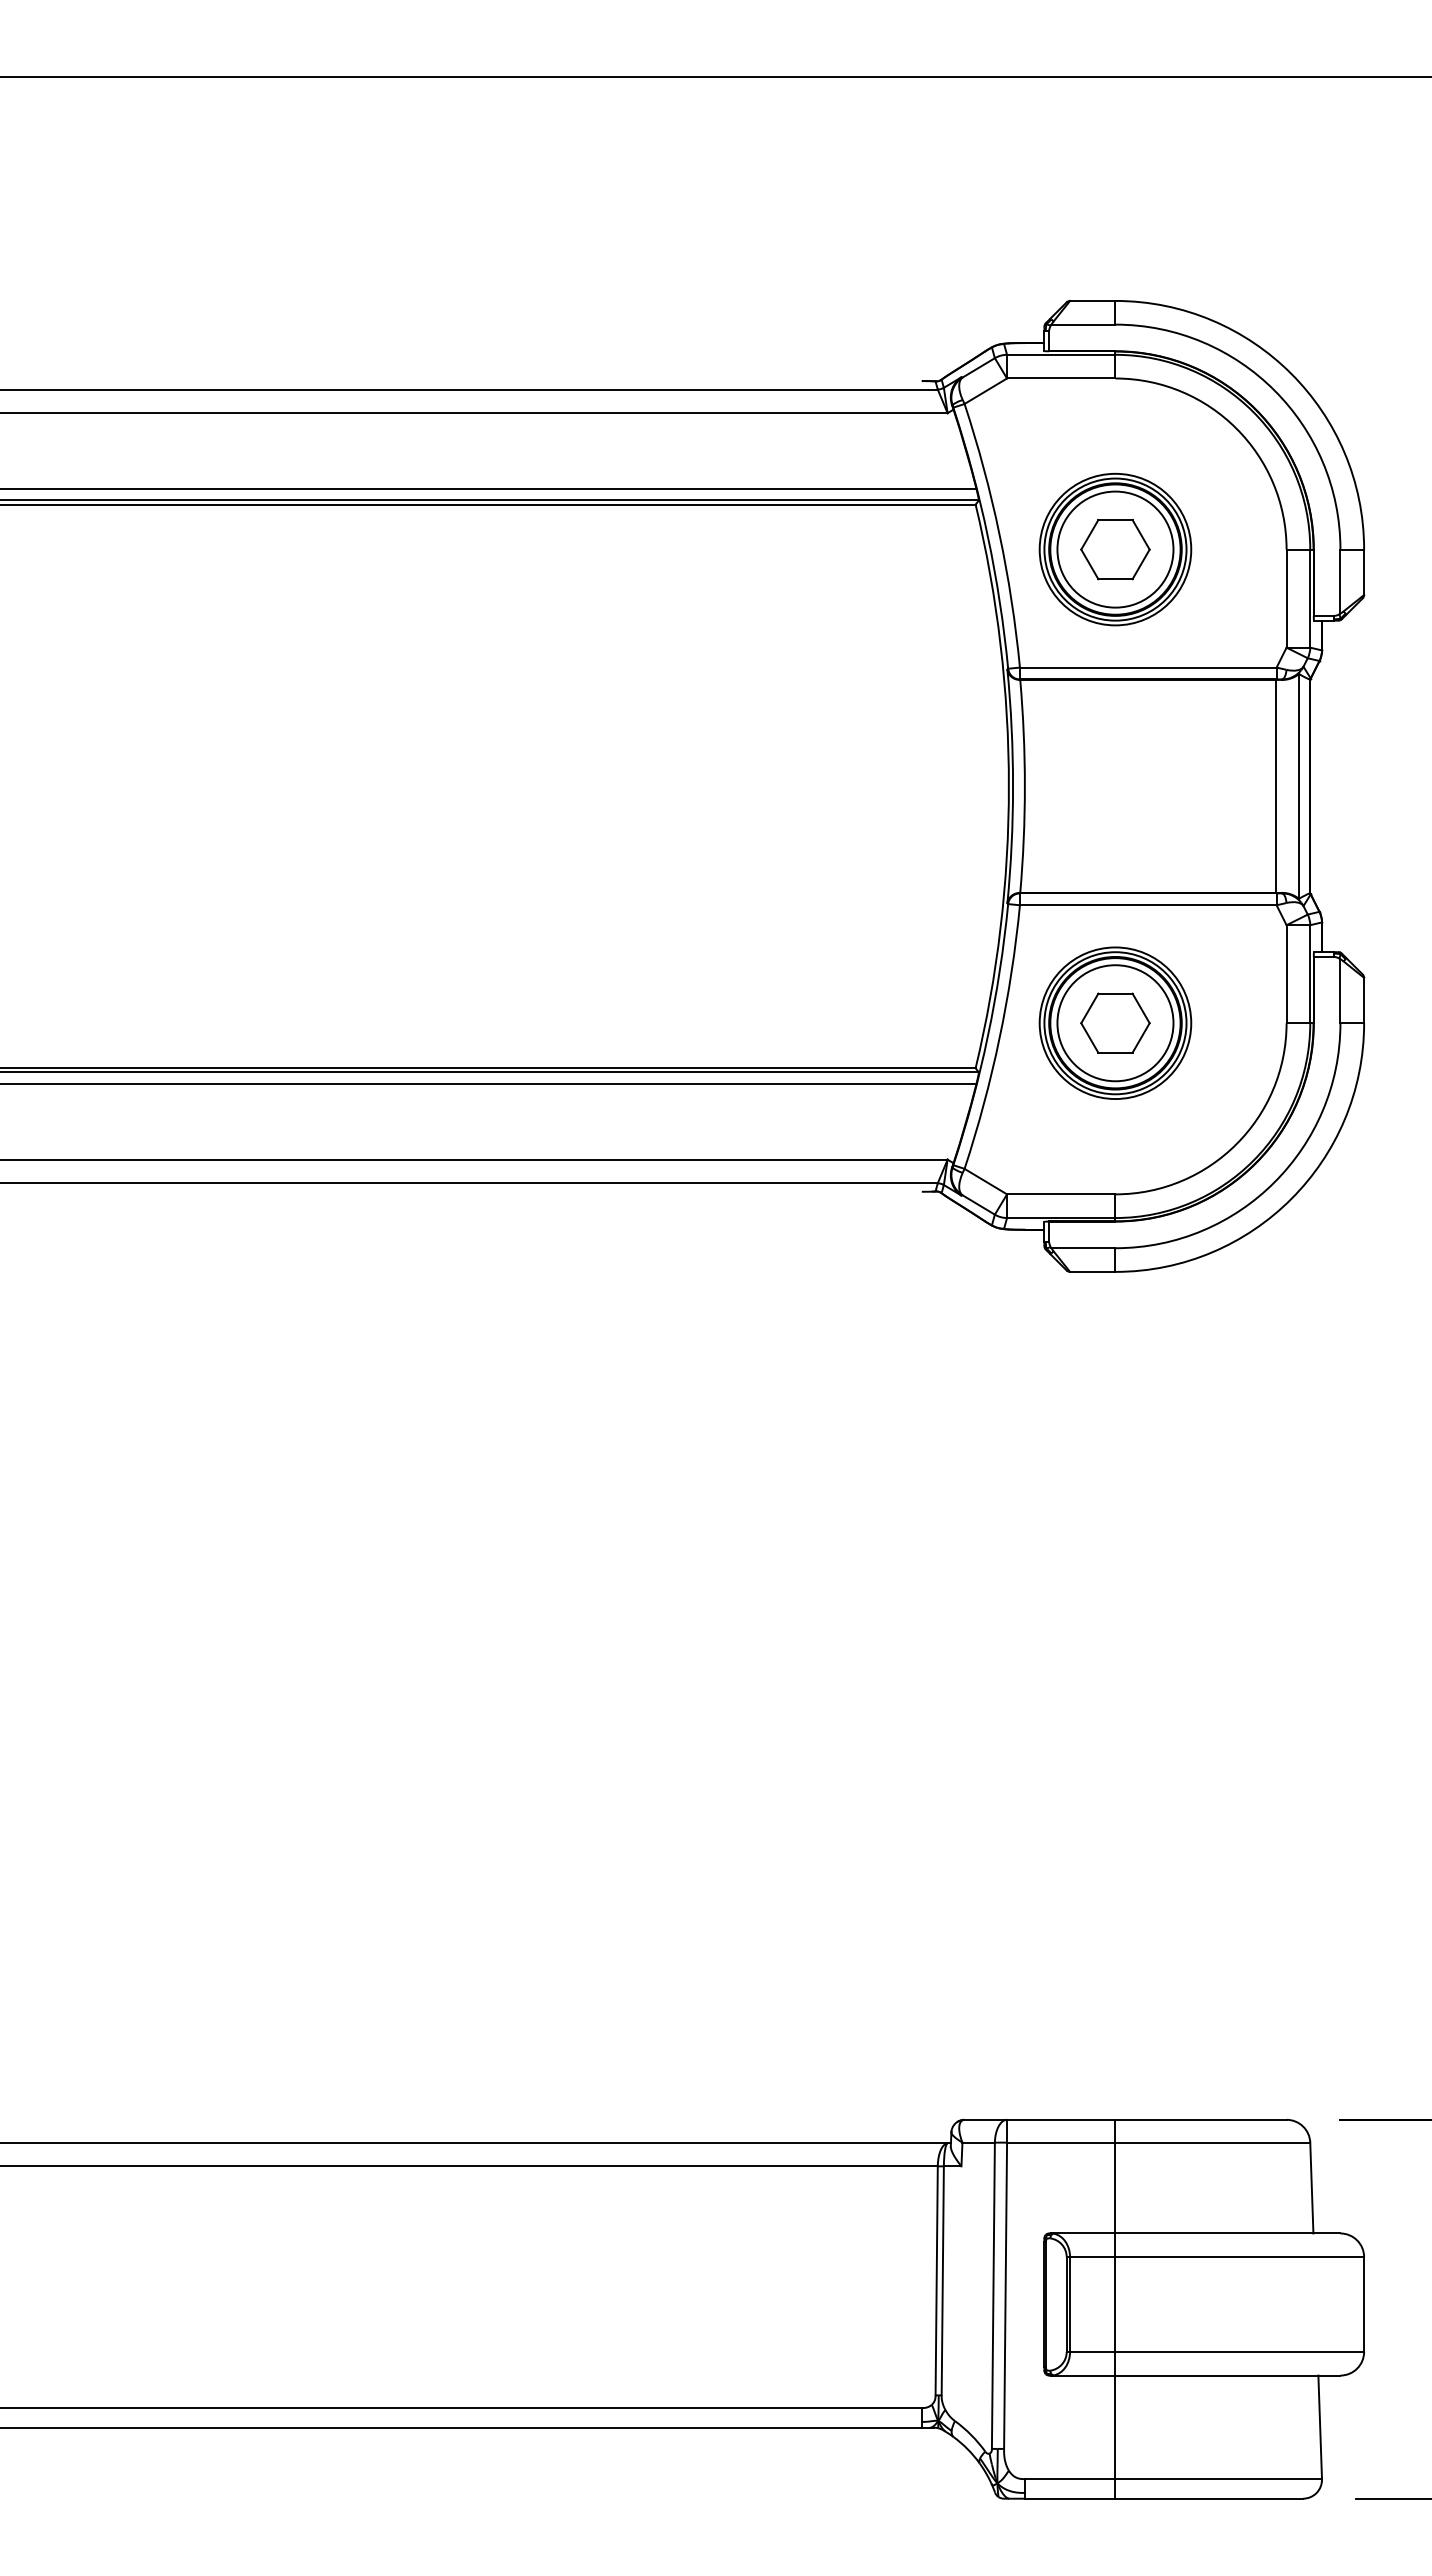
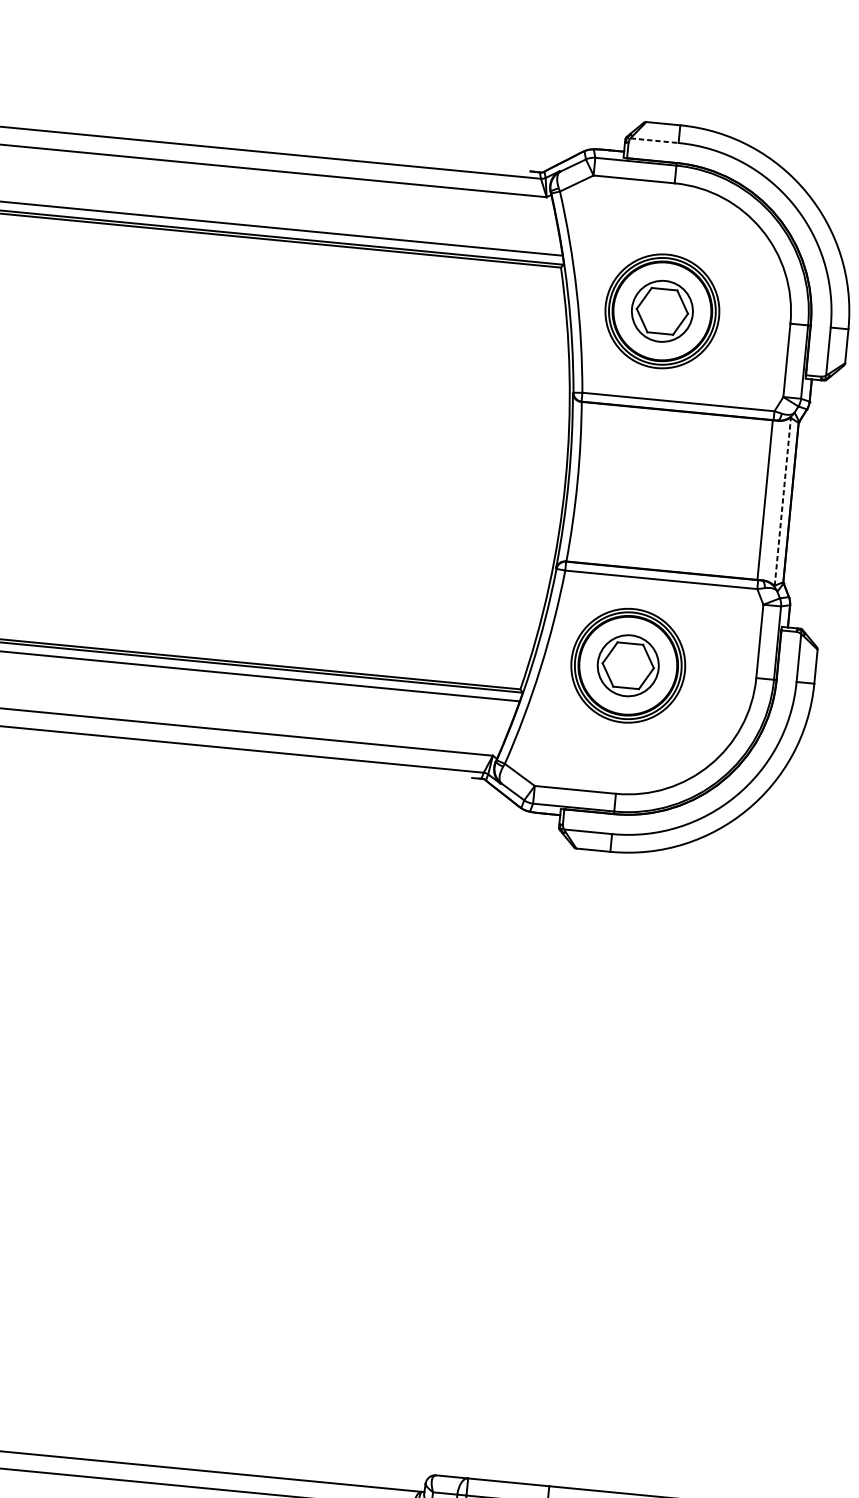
line: (1083, 324) -> (654, 140), solid -> dashed
circle: (1115, 549) -> (662, 311), size x0.7
line: (1299, 785) -> (783, 501), solid -> dashed
circle: (1115, 1023) -> (628, 665), size x0.7

